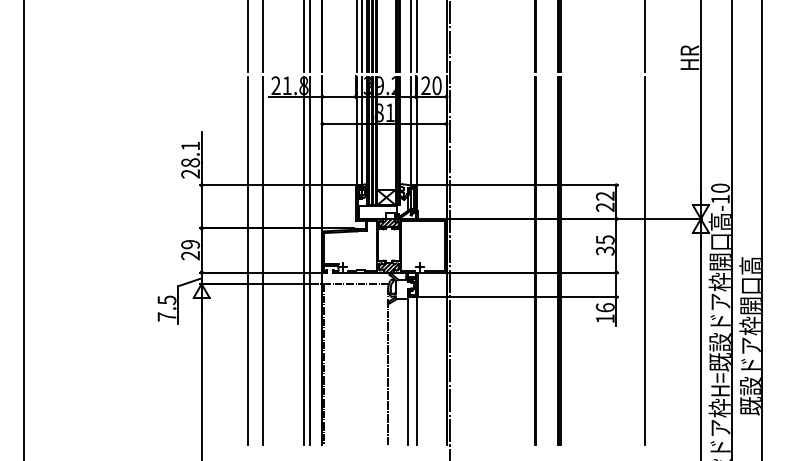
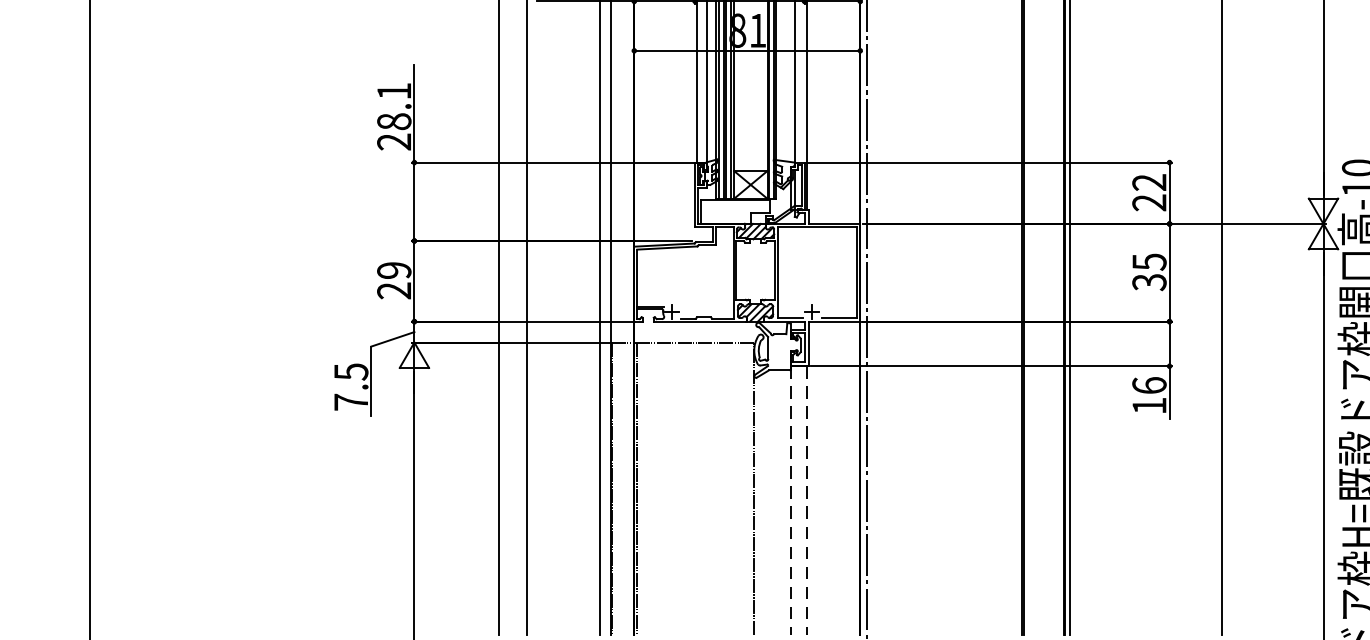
line: (408, 370) -> (791, 499), solid -> dashed
line: (417, 370) -> (807, 499), solid -> dashed

